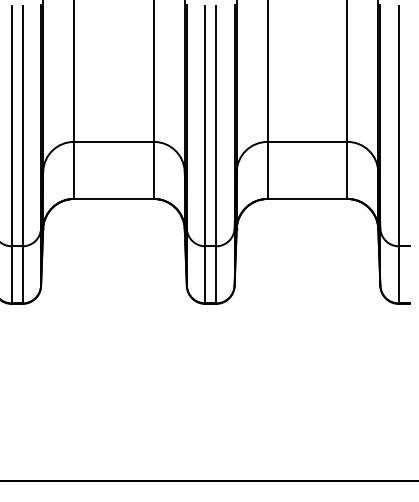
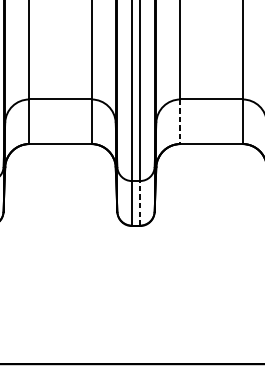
line: (267, 170) -> (180, 121), solid -> dashed
line: (216, 274) -> (140, 203), solid -> dashed

